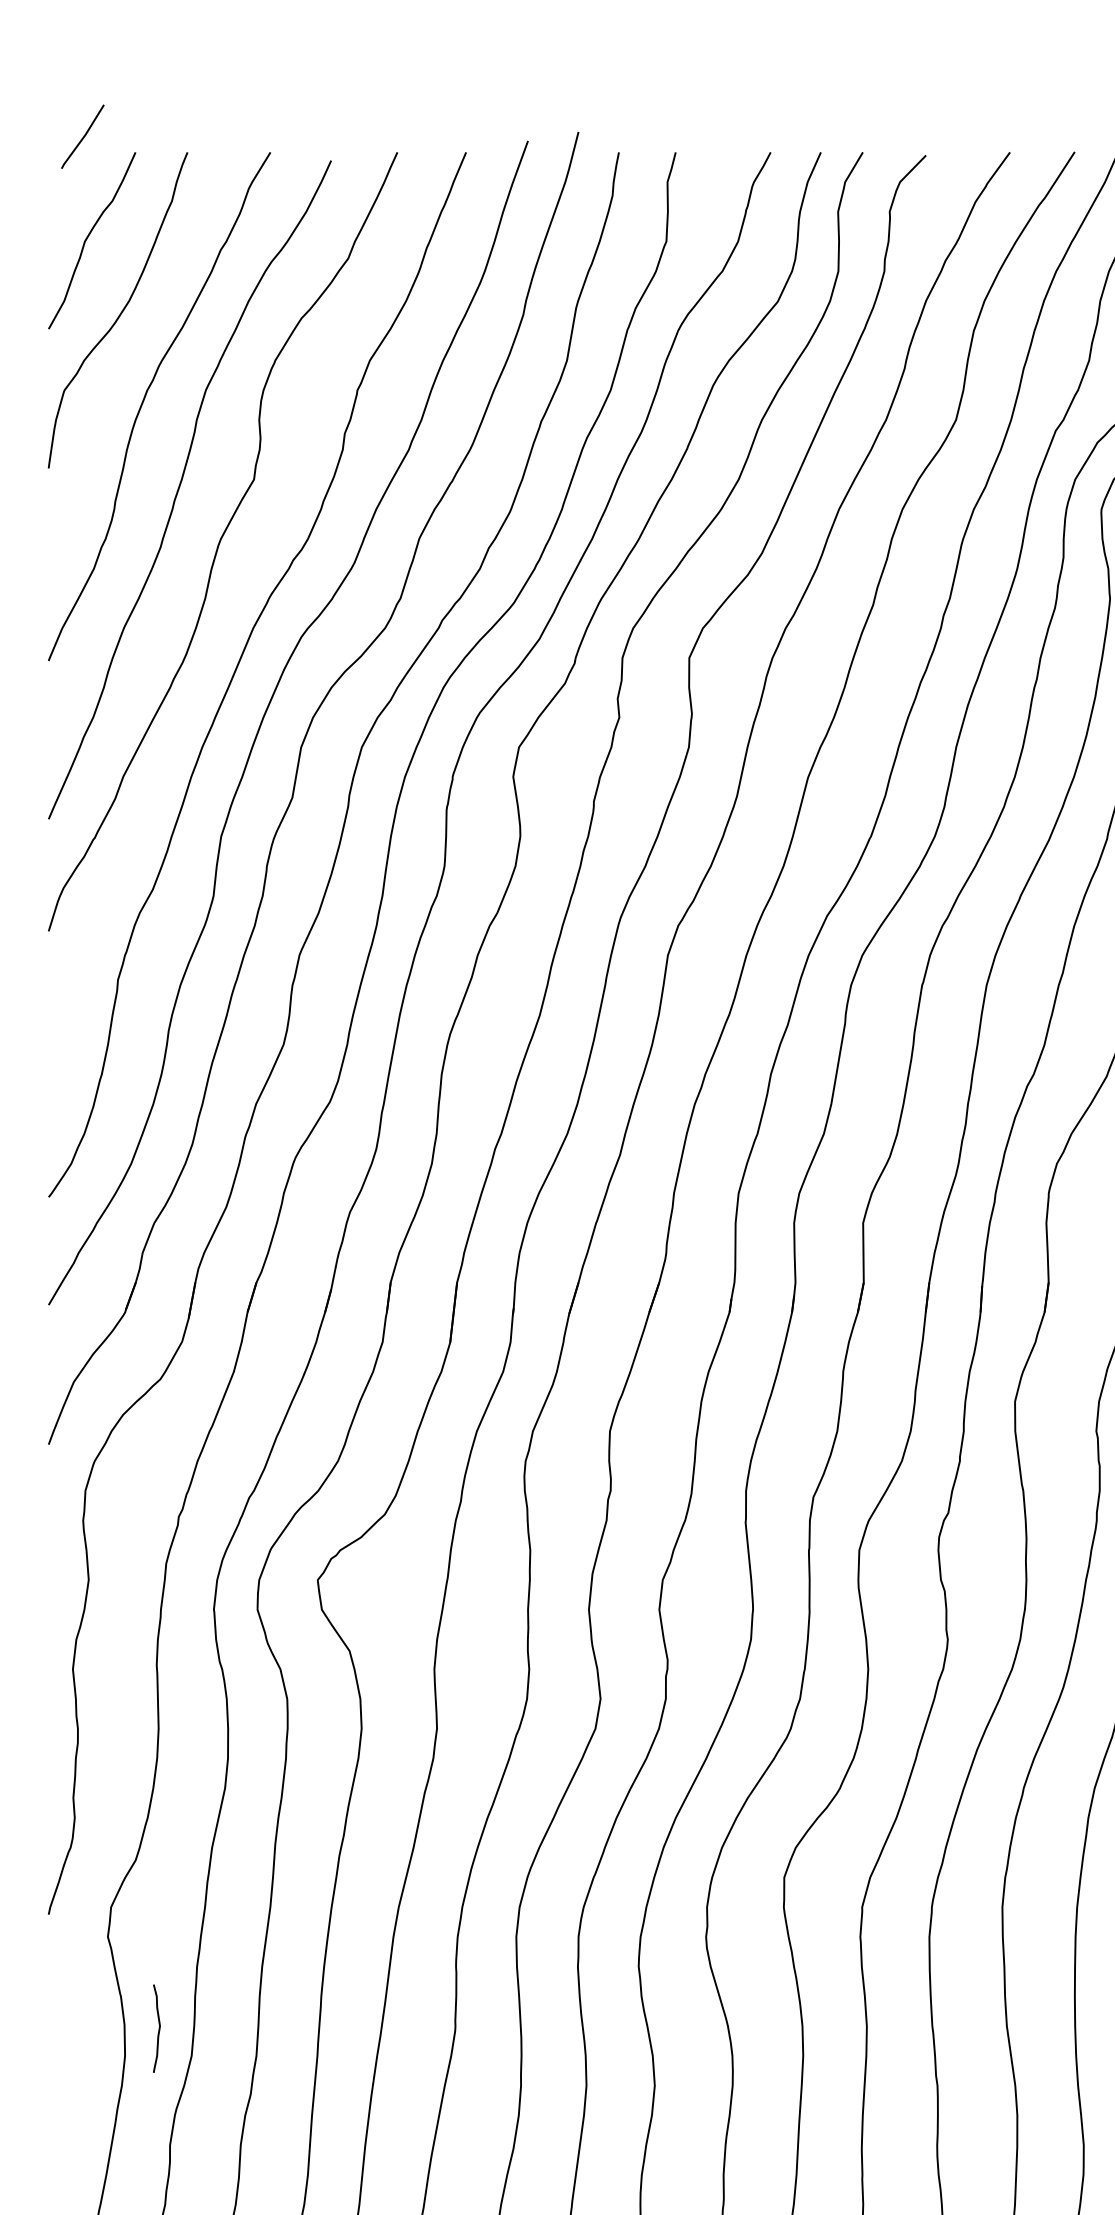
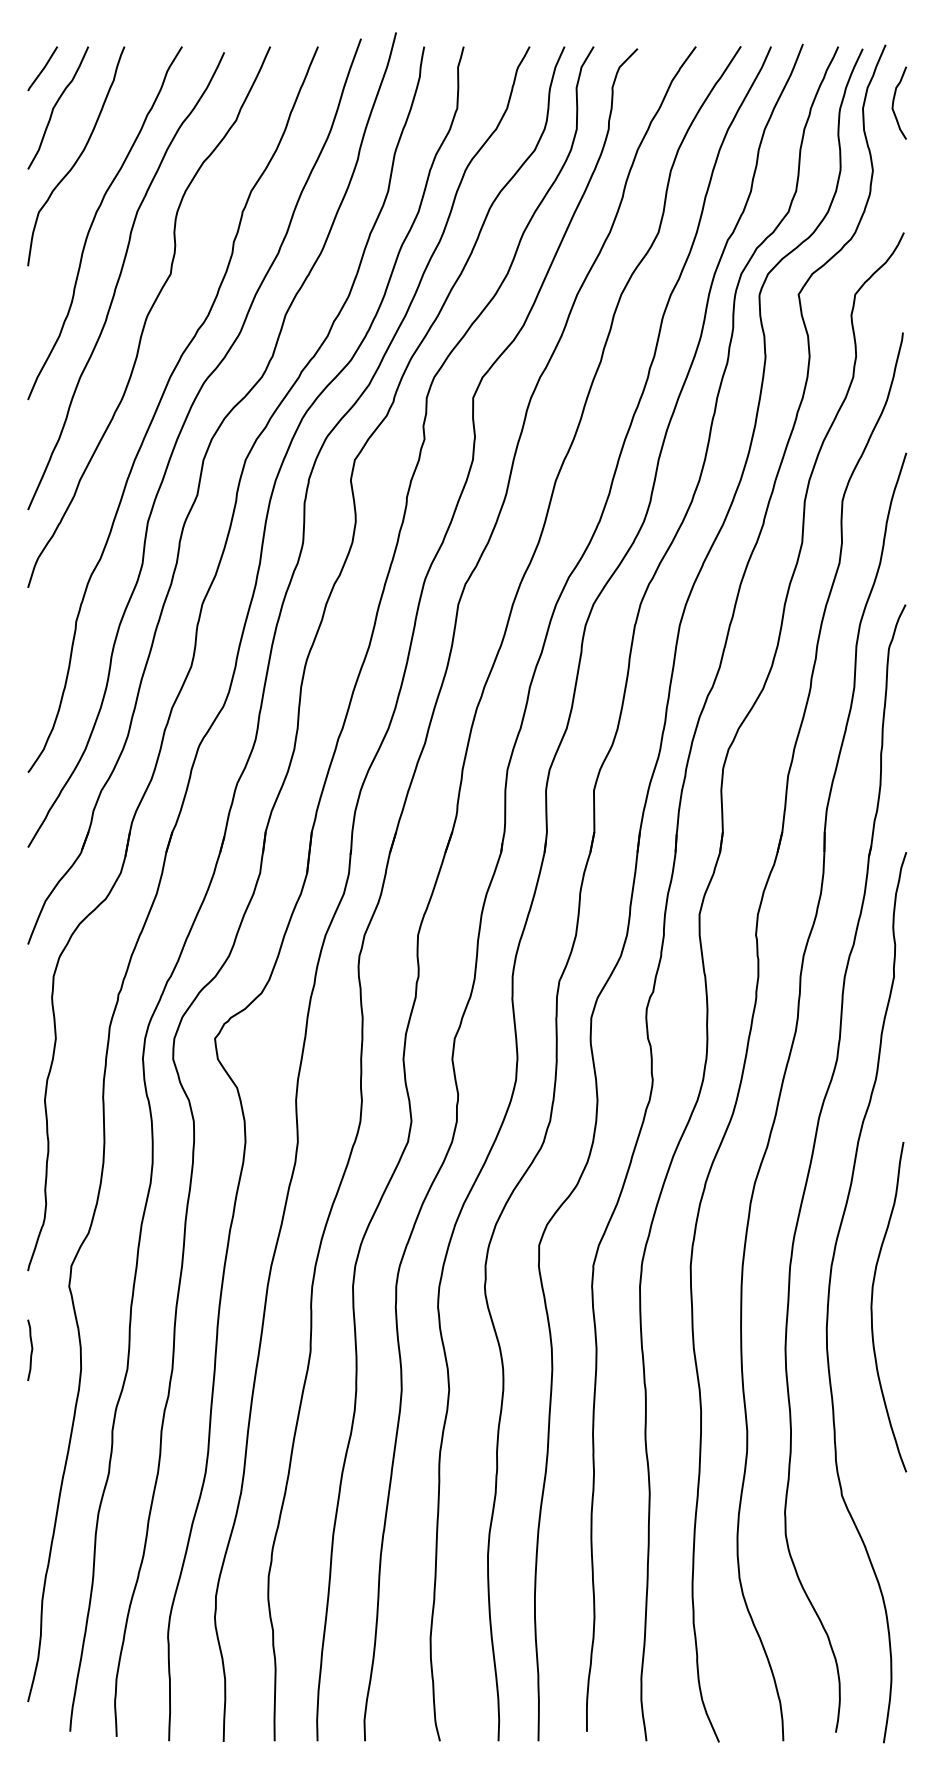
line: (82, 136) -> (42, 68), moved
curve: (158, 2027) -> (31, 1349), moved

